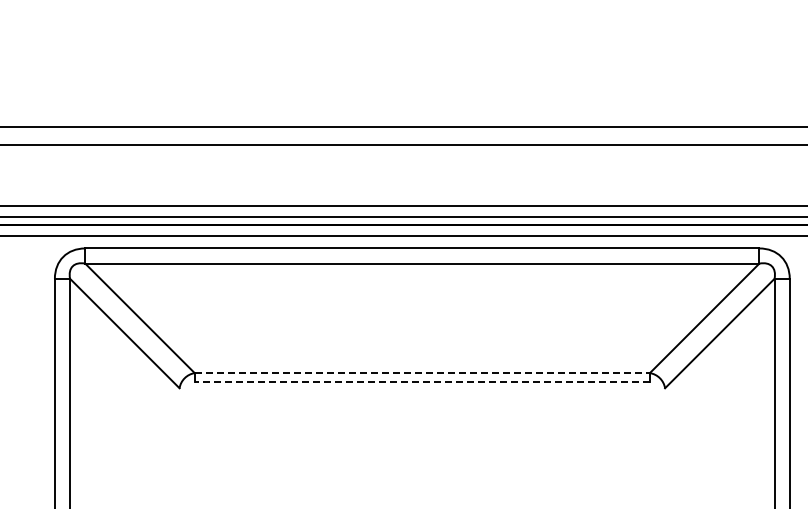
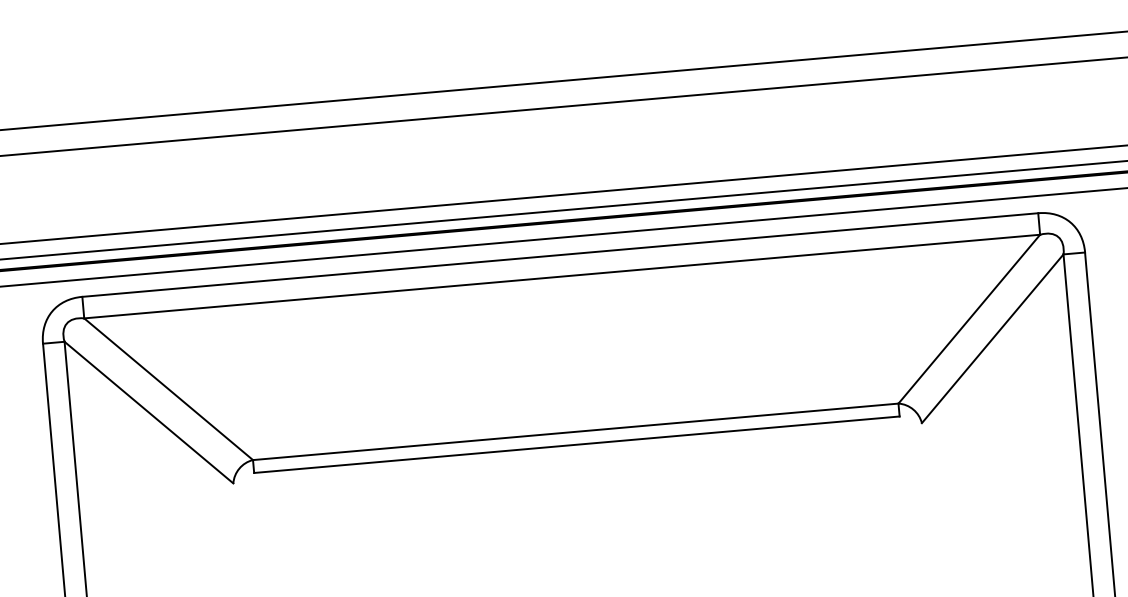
line: (422, 373) -> (576, 432), dashed -> solid
line: (422, 382) -> (577, 445), dashed -> solid

